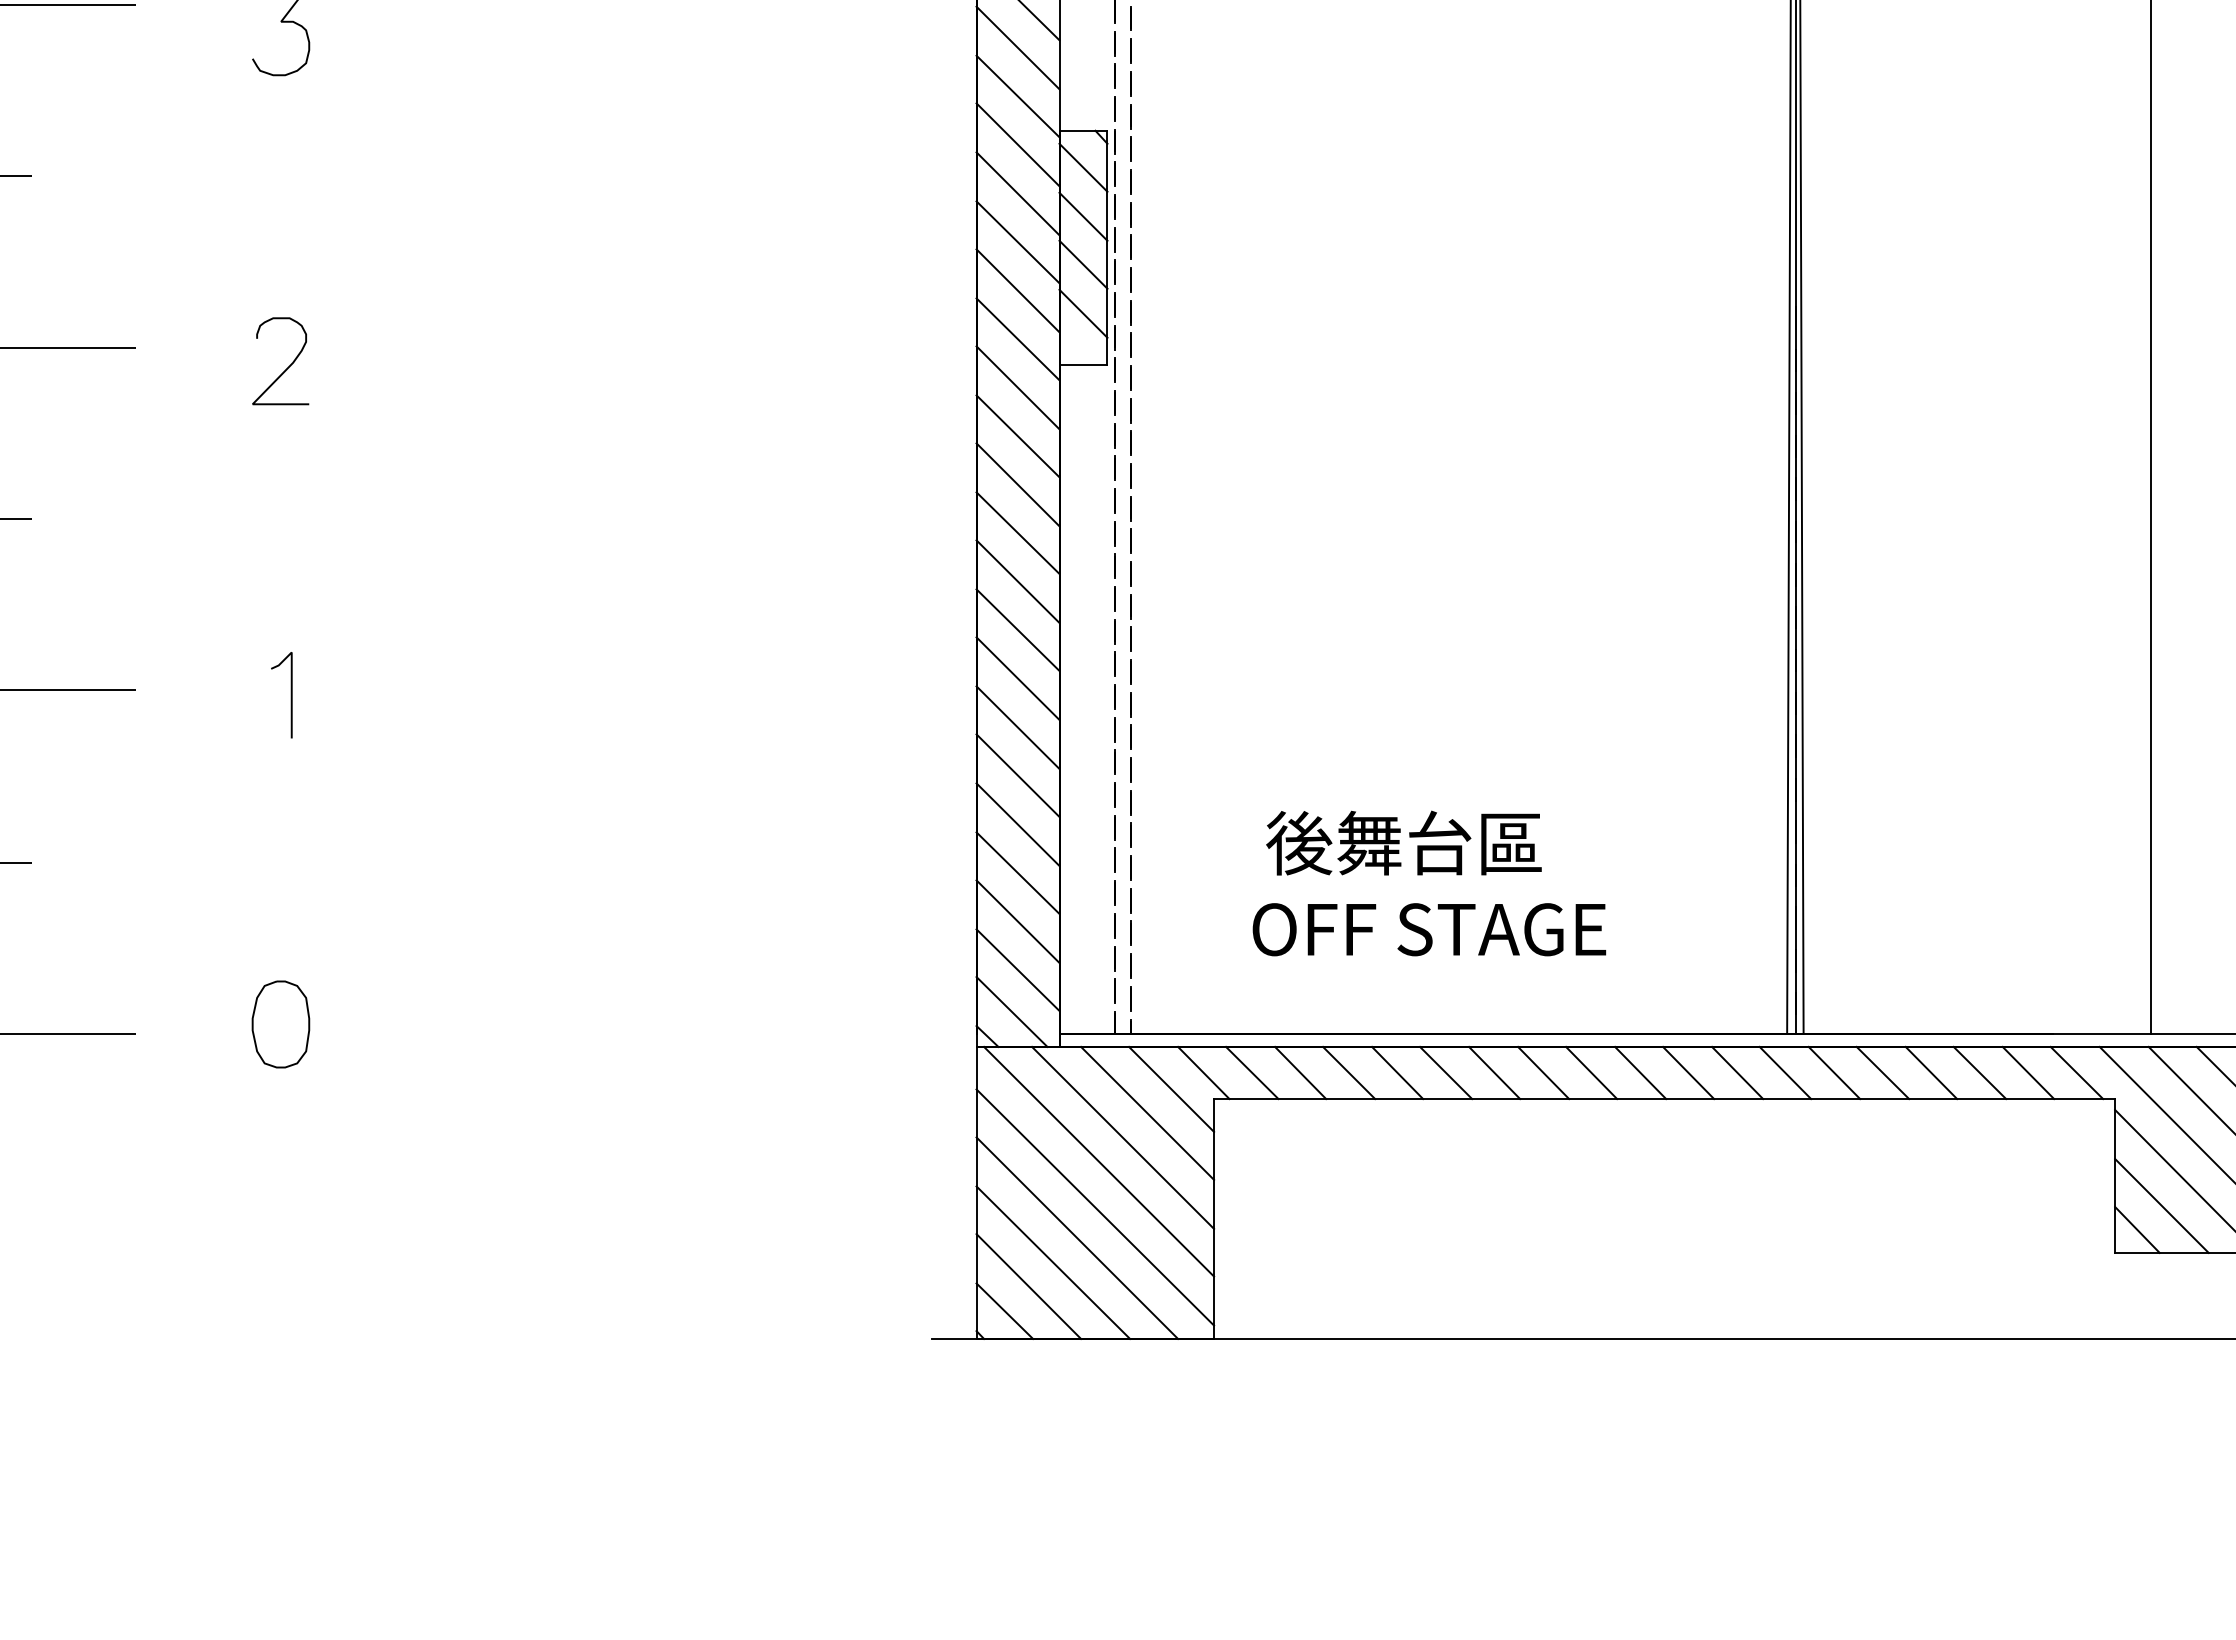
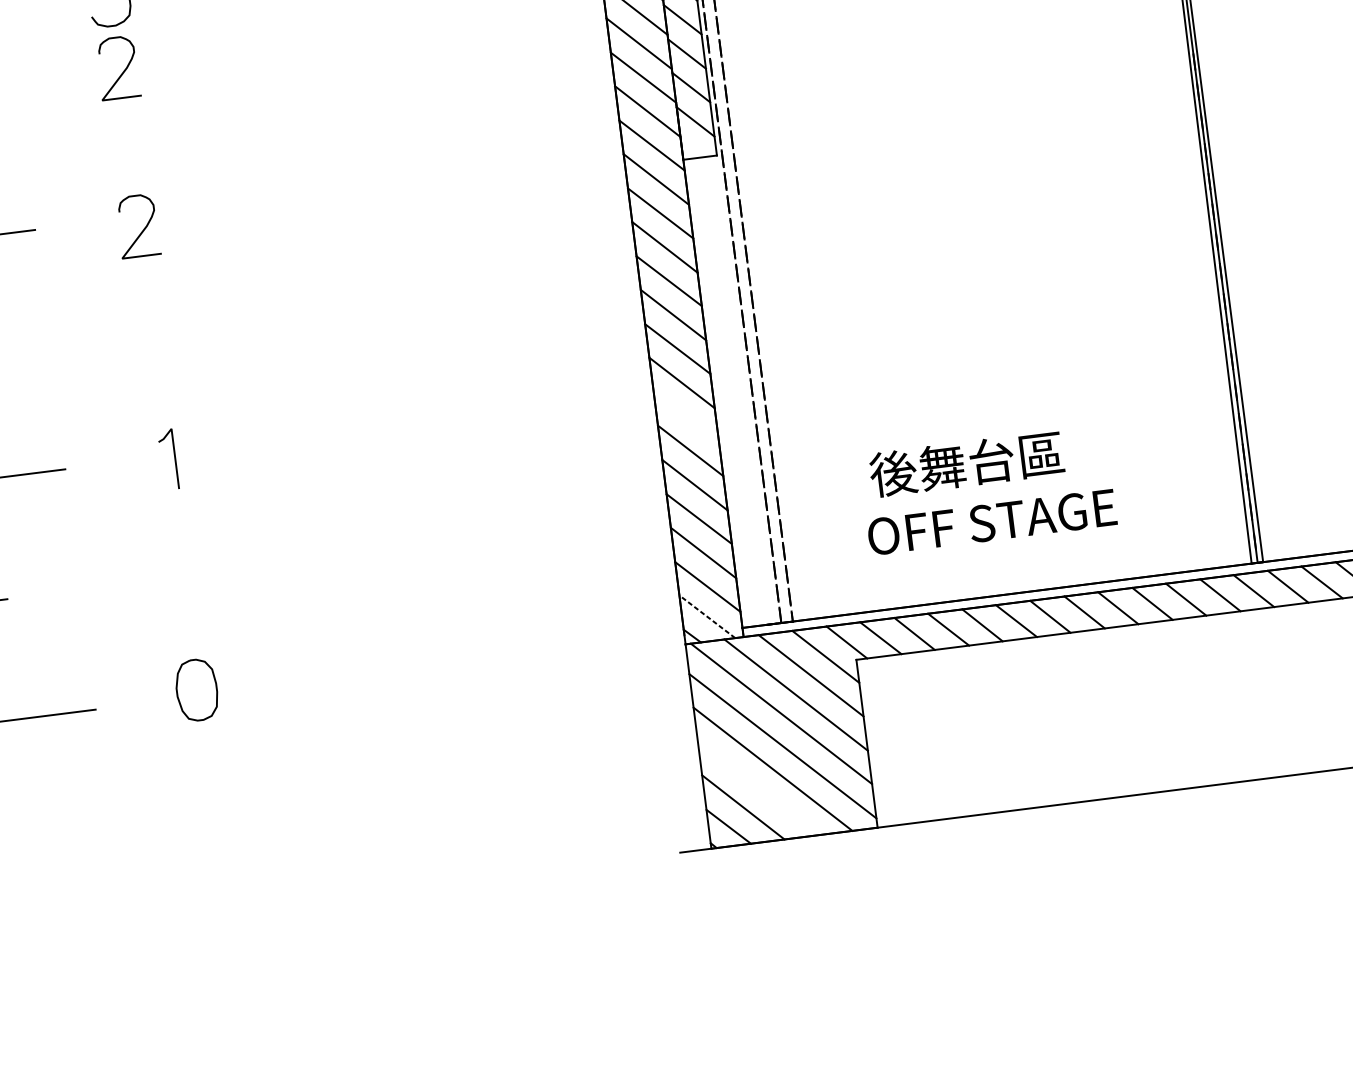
curve: (287, 141) -> (123, 71), added
line: (1017, 727) -> (686, 417), removed
line: (1012, 1011) -> (707, 616), solid -> dashed
line: (1053, 1262) -> (758, 788), removed

